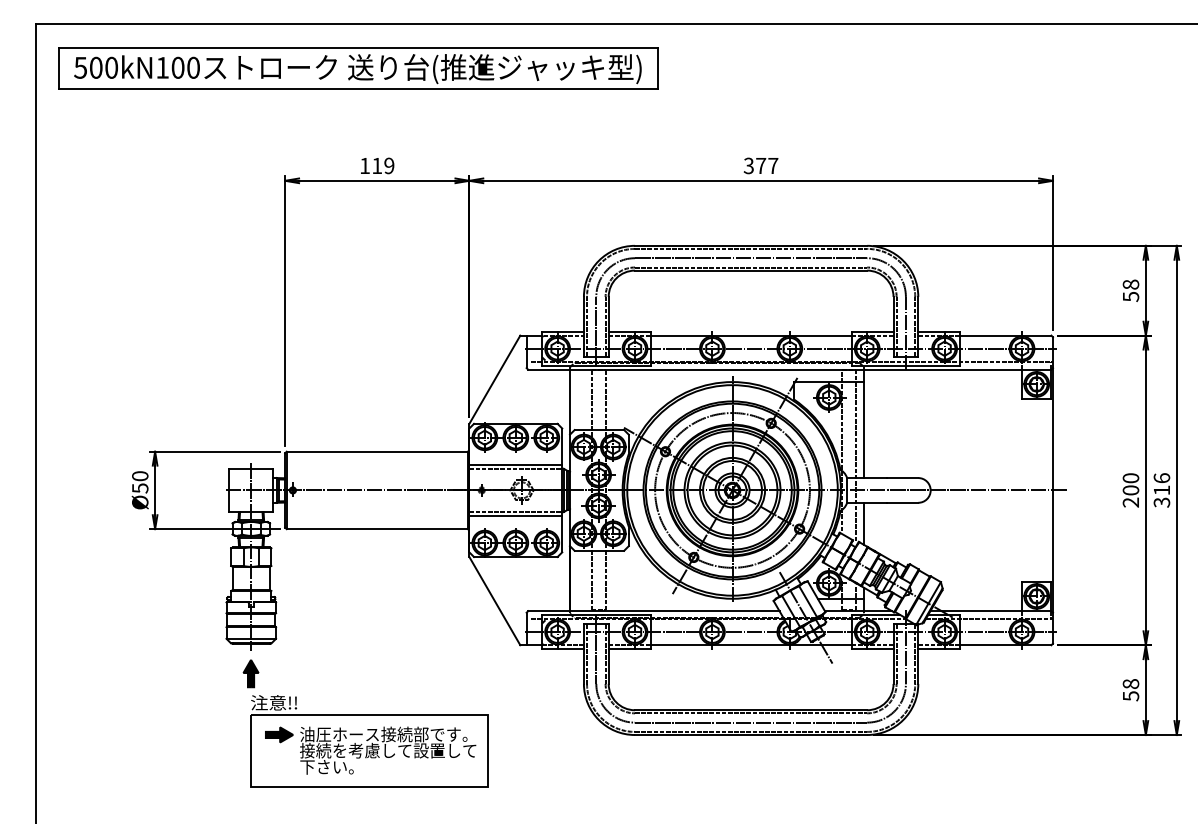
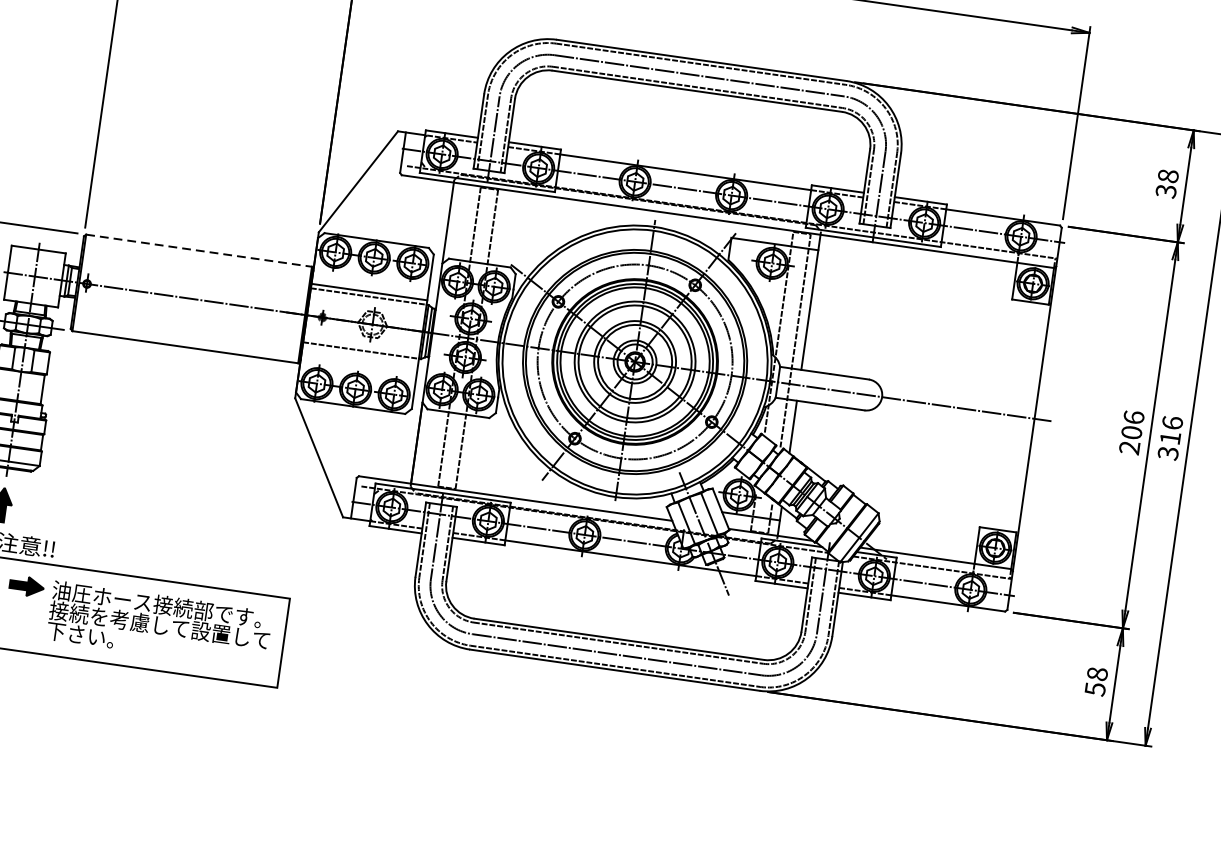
text: (1130, 296) -> (1165, 190), 58 -> 38
line: (377, 451) -> (199, 250), solid -> dashed
text: (1130, 478) -> (1133, 417), 200 -> 206
line: (515, 515) -> (360, 354), removed

